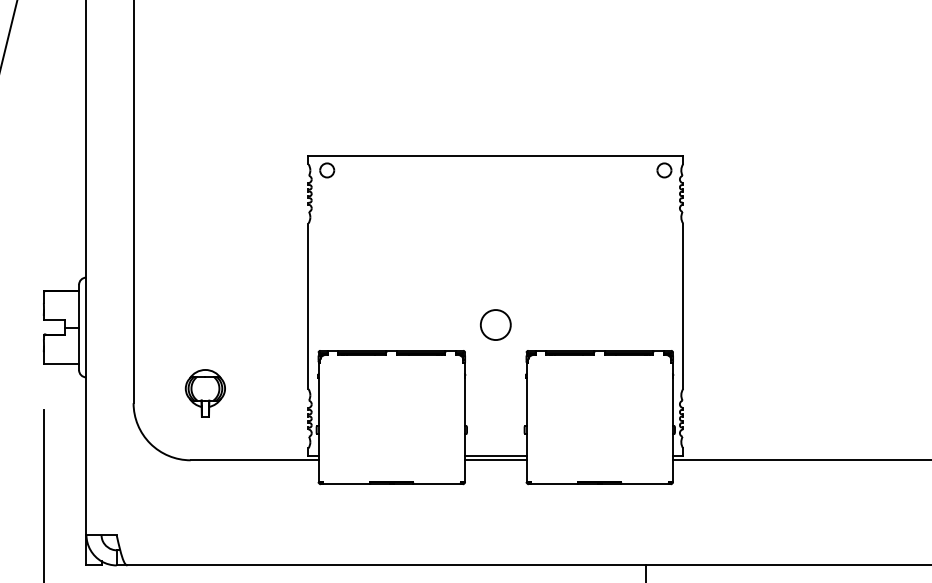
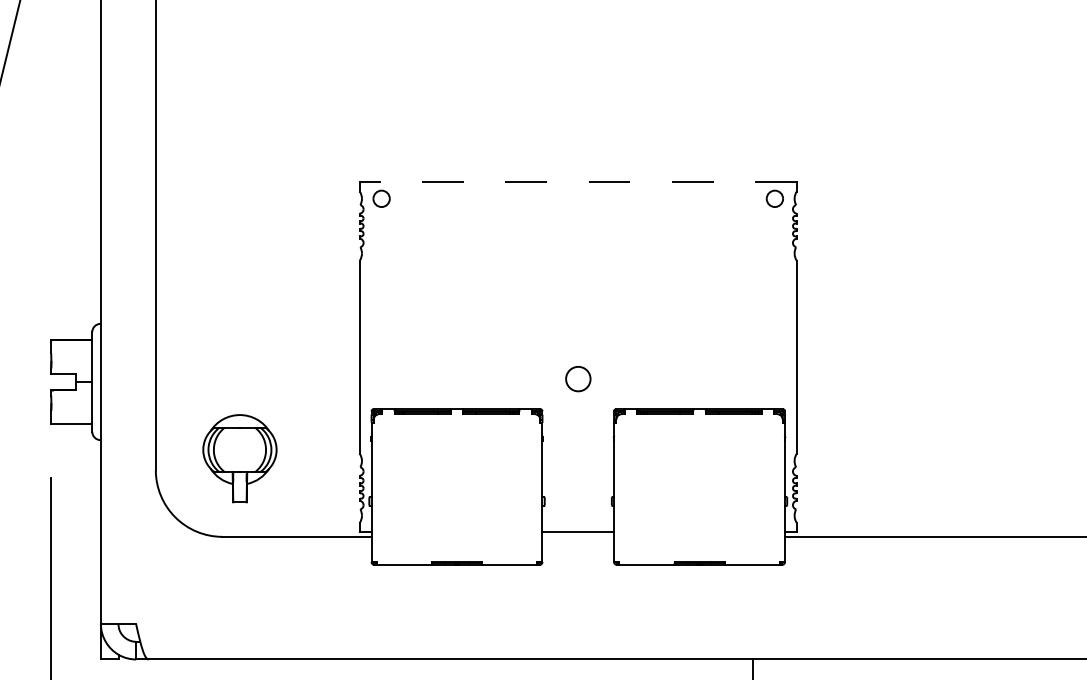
line: (495, 156) -> (577, 182), solid -> dashed
part: (495, 324) -> (577, 378), size x0.7
part: (204, 393) -> (238, 458), size x1.6
line: (495, 460) -> (577, 537), removed

